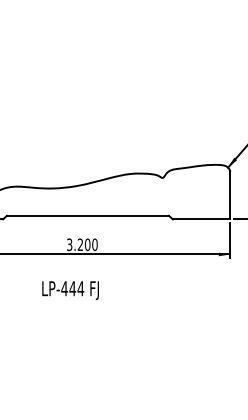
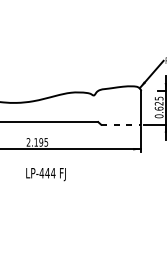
line: (201, 219) -> (121, 124), solid -> dashed
text: (82, 244) -> (37, 142), 3.200 -> 2.195
text: (70, 290) -> (46, 174), moved

